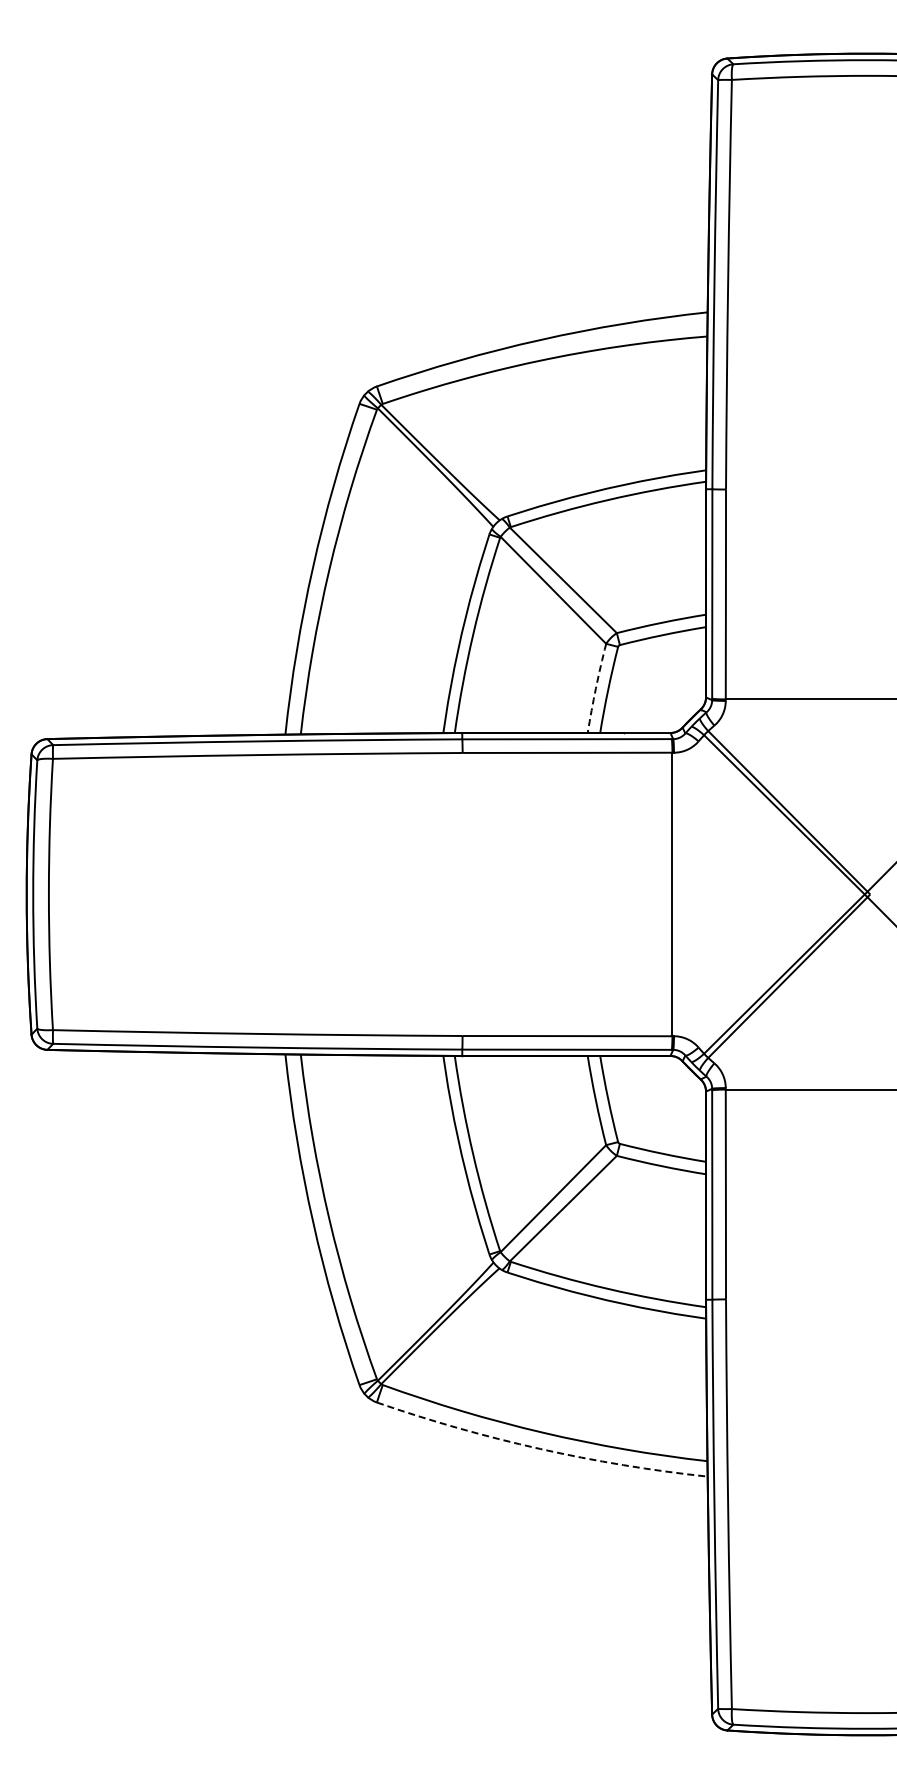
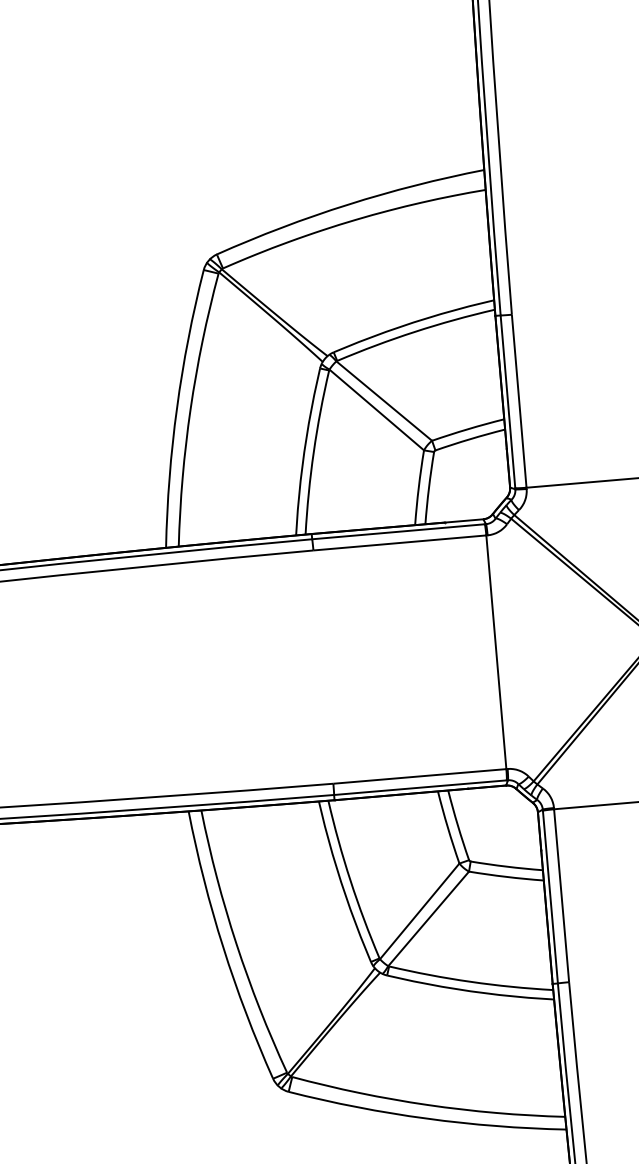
arc: (595, 688) -> (418, 487), dashed -> solid
arc: (540, 1448) -> (426, 1118), dashed -> solid

